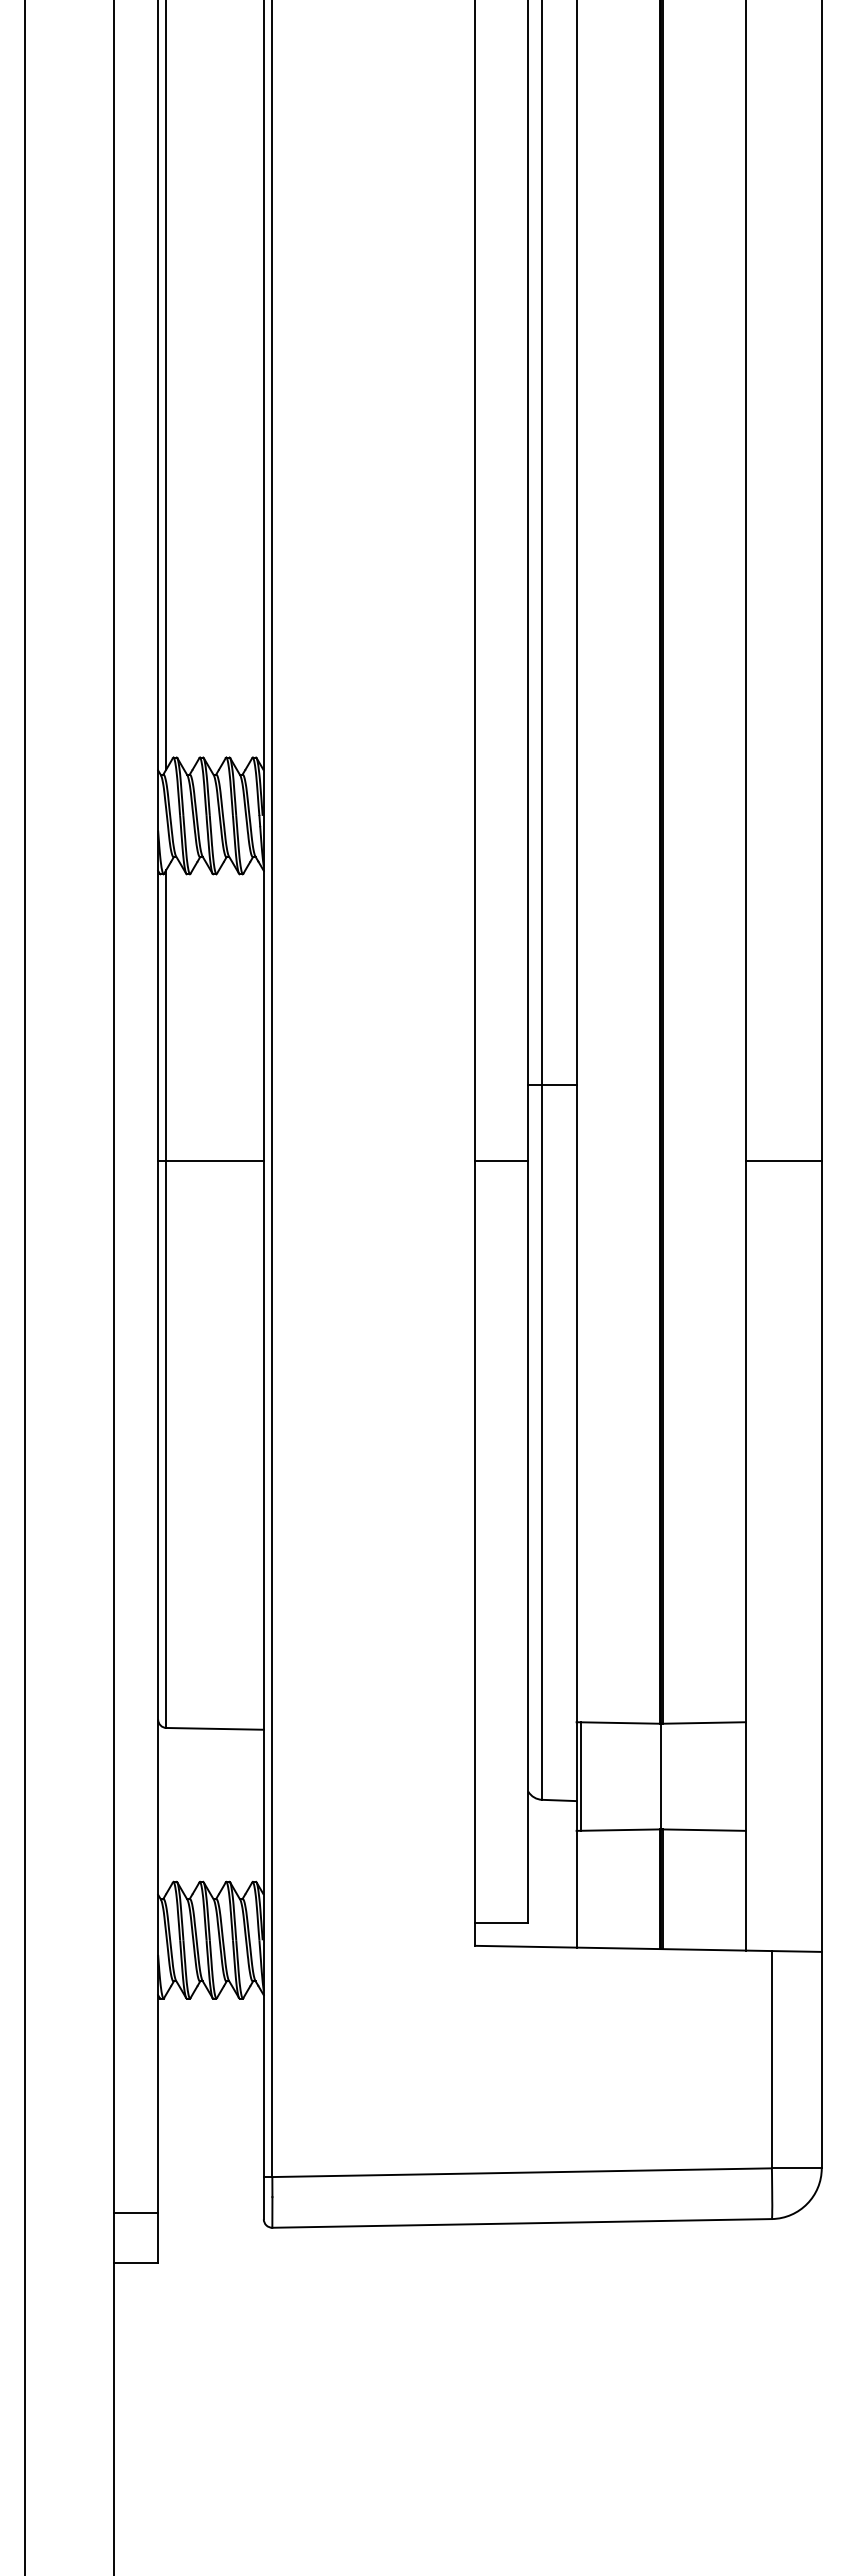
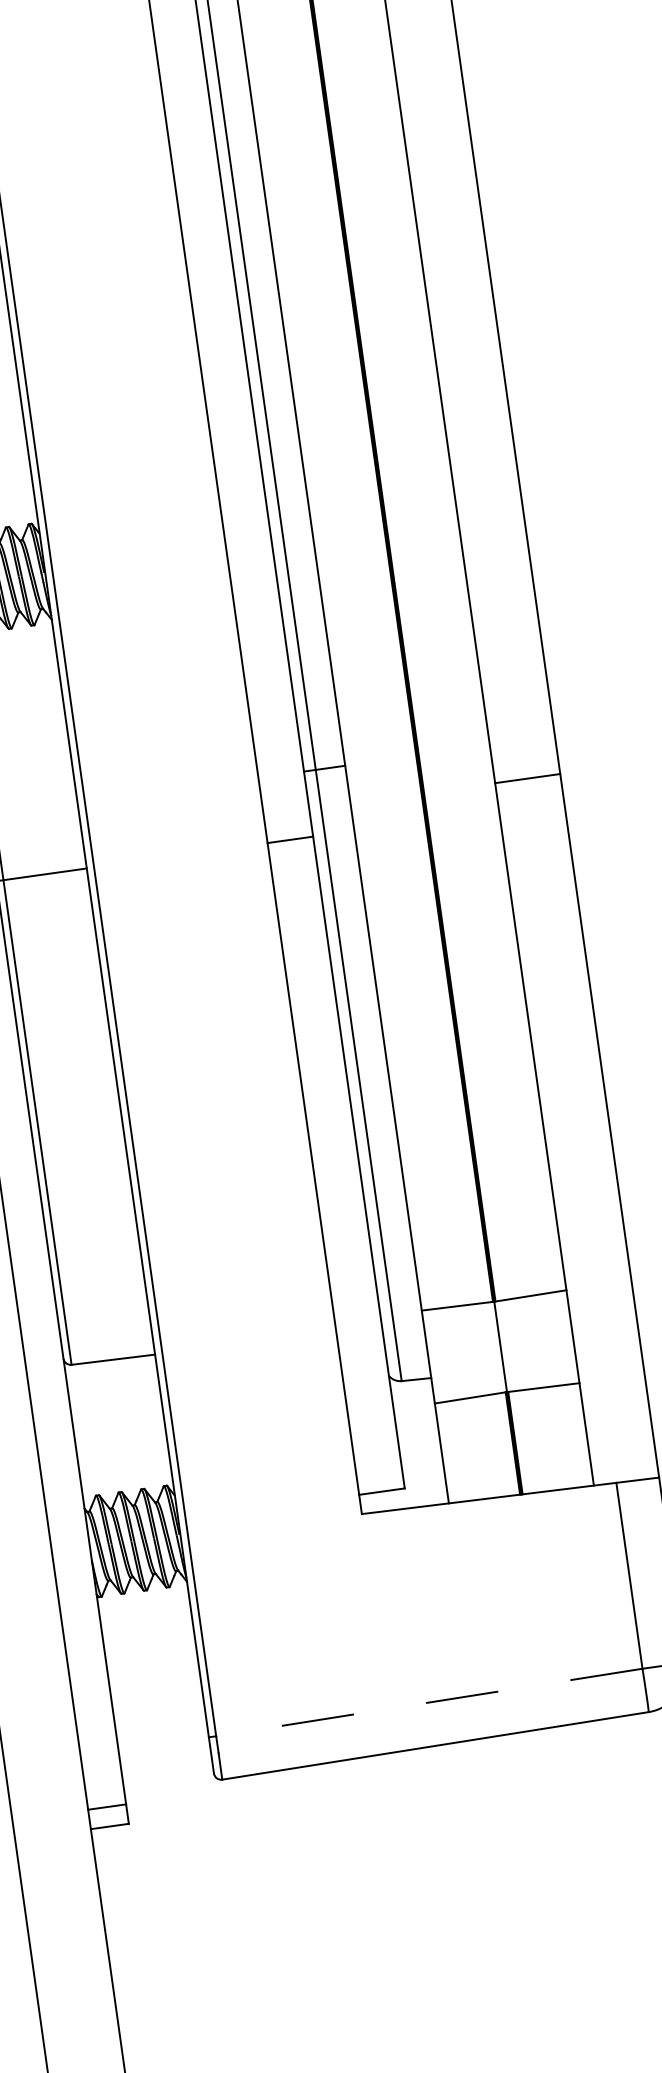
line: (783, 1161) -> (527, 778), moved
line: (580, 1776) -> (431, 1356), removed
line: (522, 2172) -> (429, 1702), solid -> dashed
line: (135, 2212) -> (106, 1807), moved

